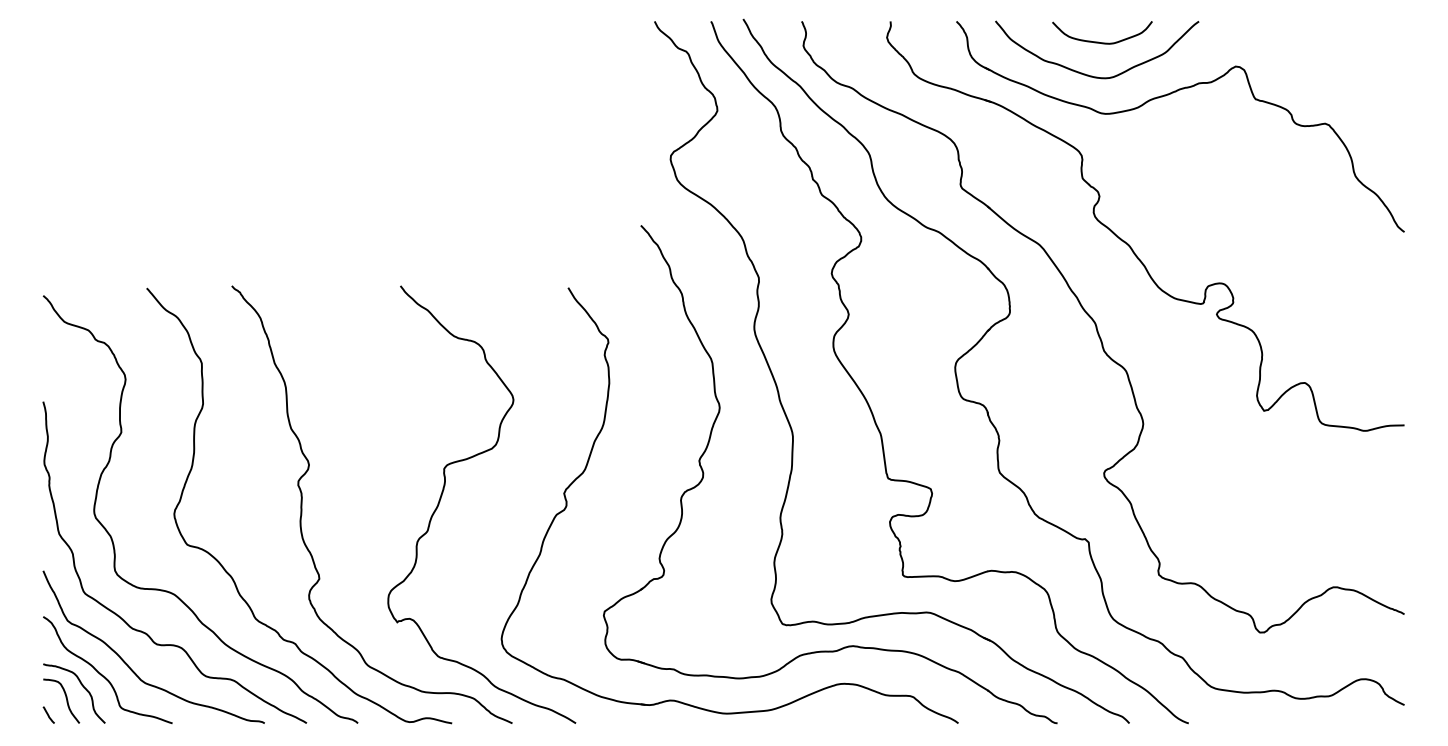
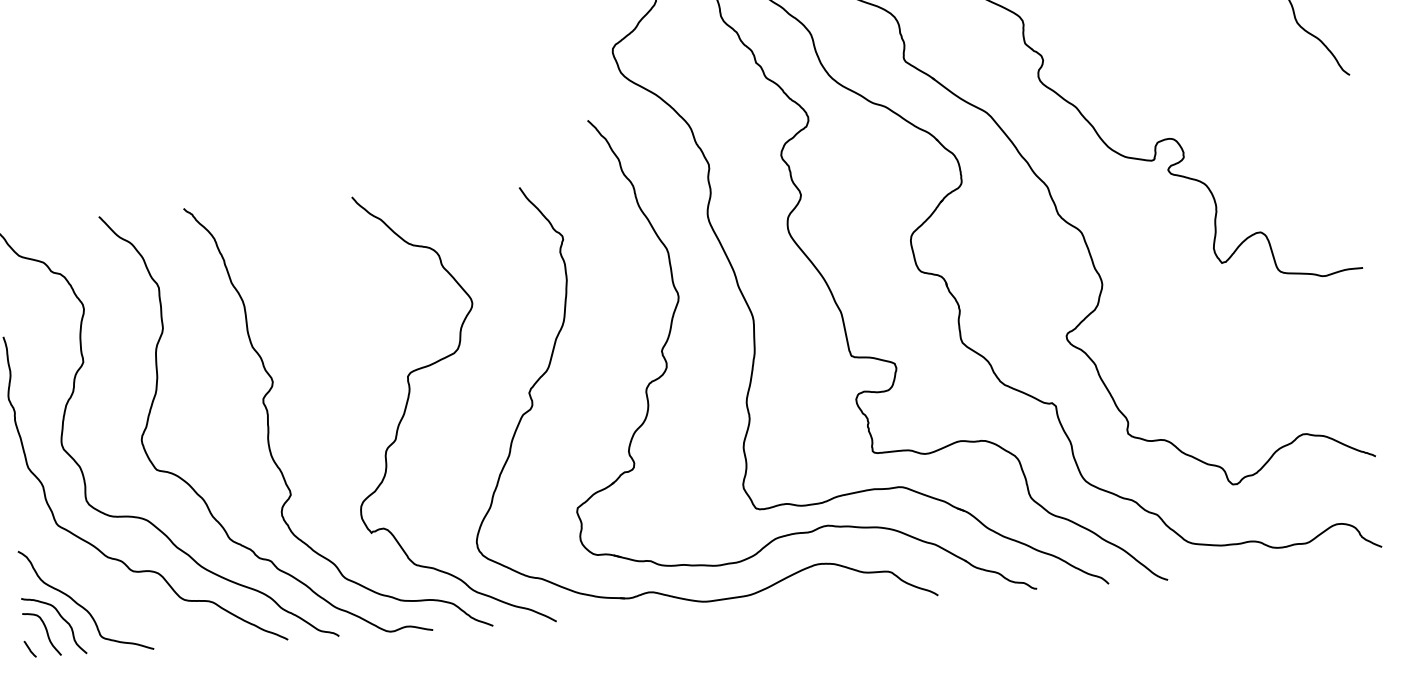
curve: (128, 664) -> (106, 593), removed

